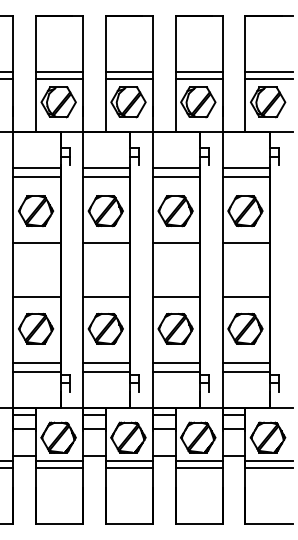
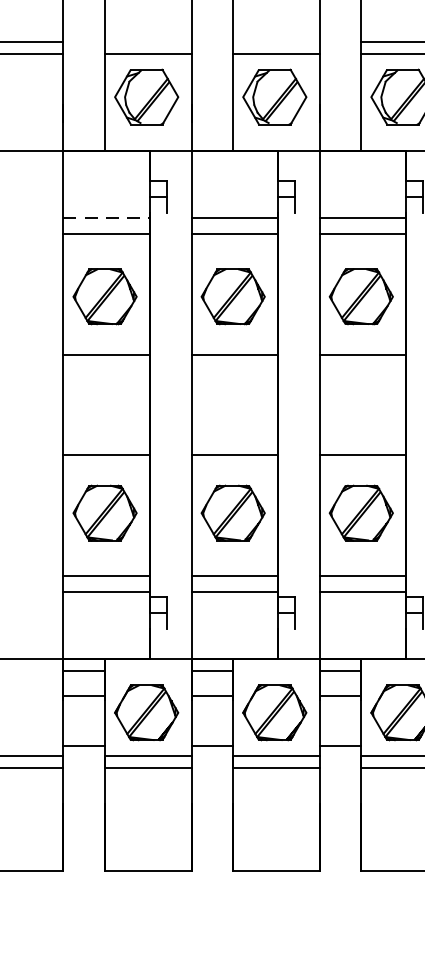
line: (59, 72) -> (148, 42), removed
line: (128, 72) -> (274, 42), removed
line: (36, 168) -> (105, 218), solid -> dashed

